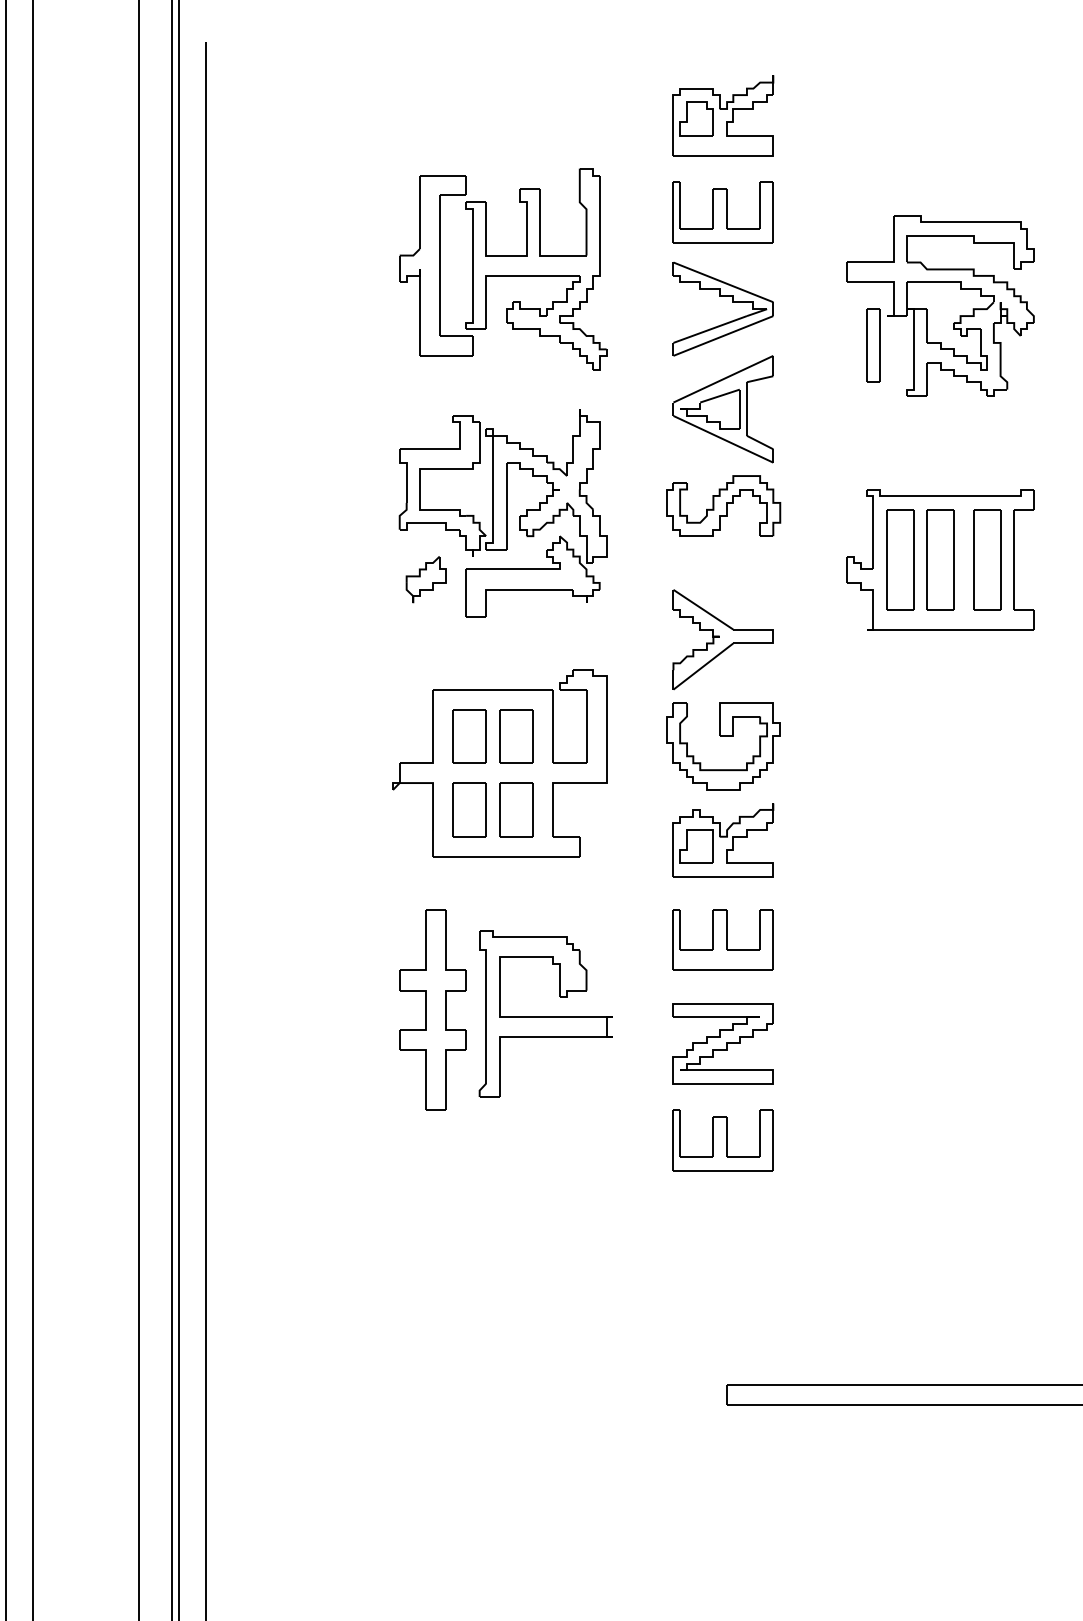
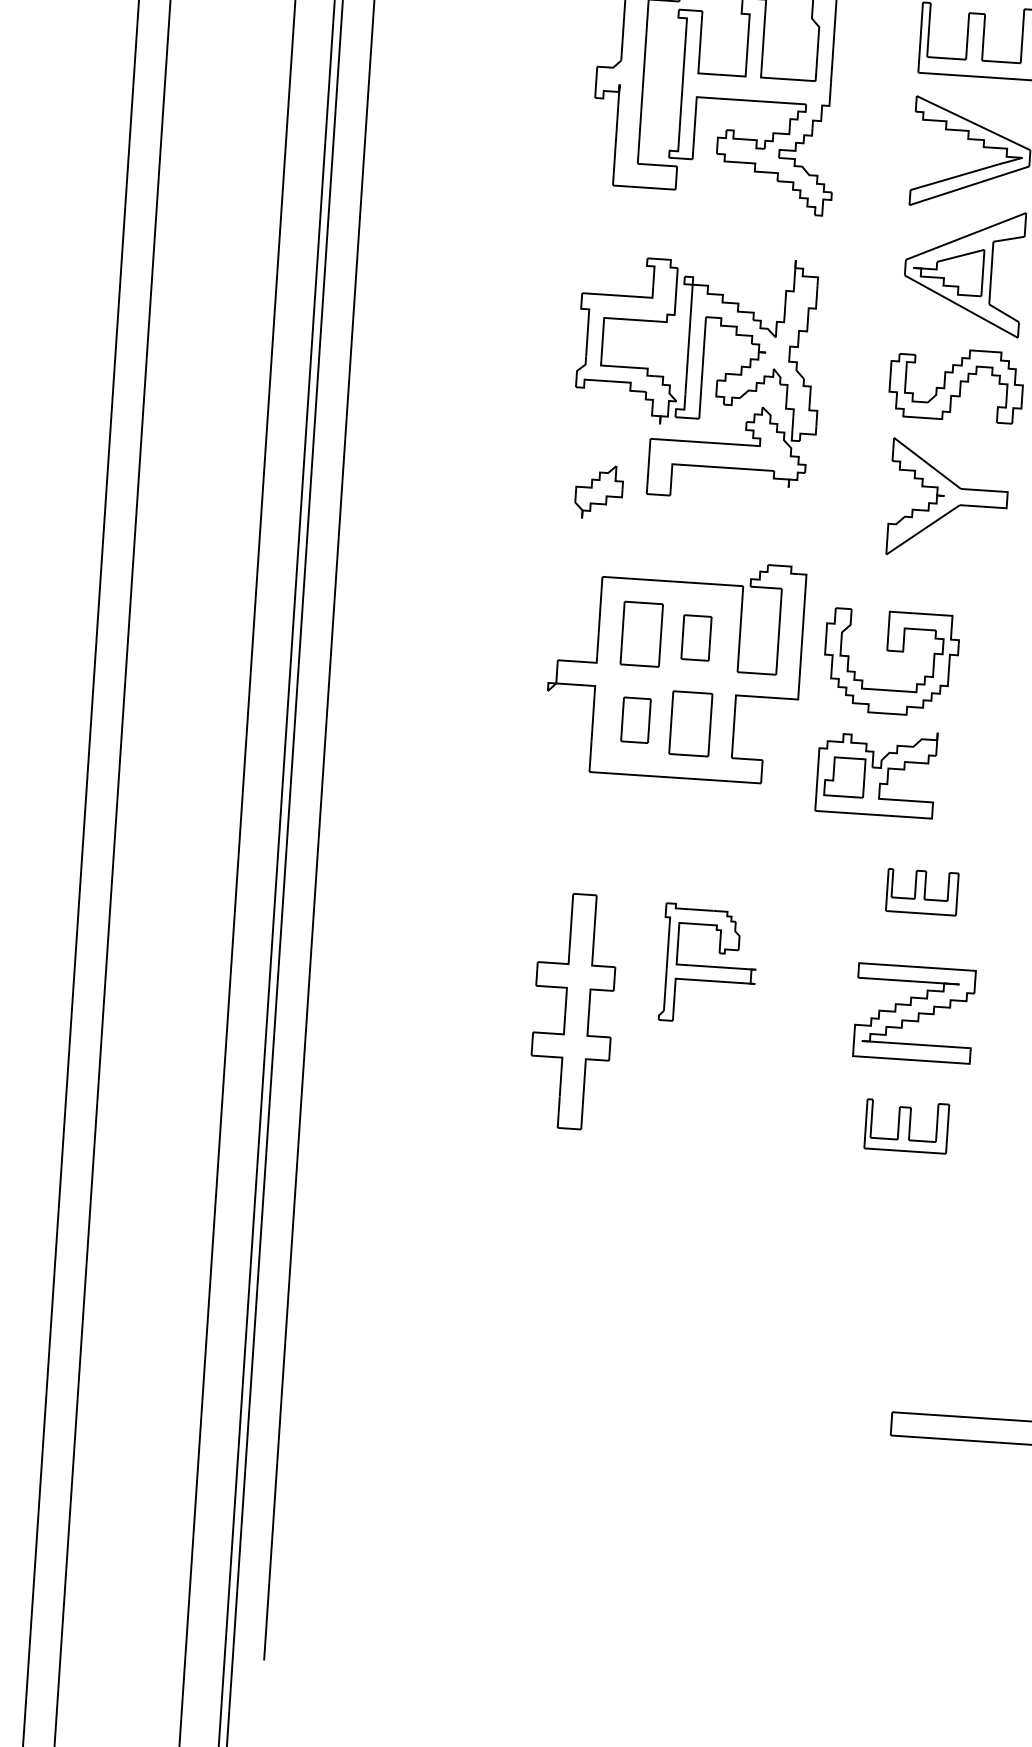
part: (425, 579) -> (598, 491), moved
part: (722, 639) -> (947, 499), moved
part: (516, 736) -> (696, 638), size x0.7
part: (723, 736) -> (891, 651), moved
part: (469, 809) -> (635, 719), size x0.7
part: (723, 840) -> (876, 772), moved
part: (722, 939) -> (921, 891), size x0.6
part: (432, 1009) -> (573, 1010), moved
part: (545, 1013) -> (708, 964), size x0.6
part: (722, 1140) -> (905, 1126), size x0.7

